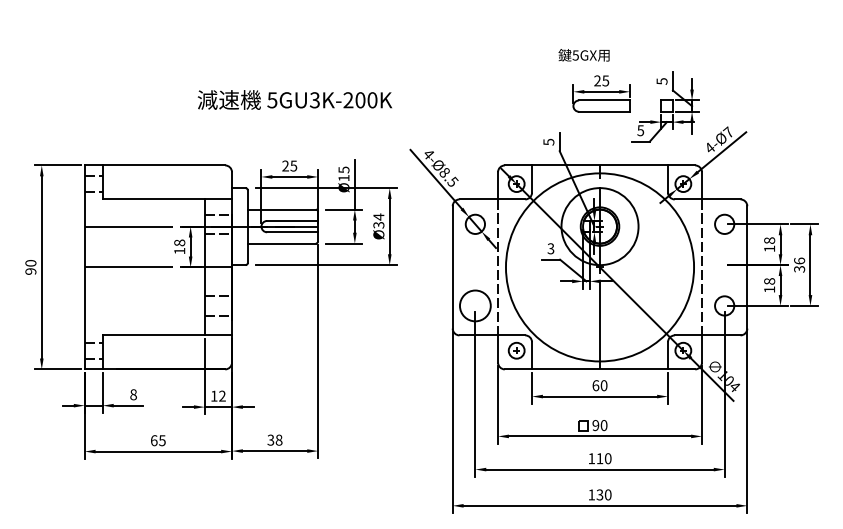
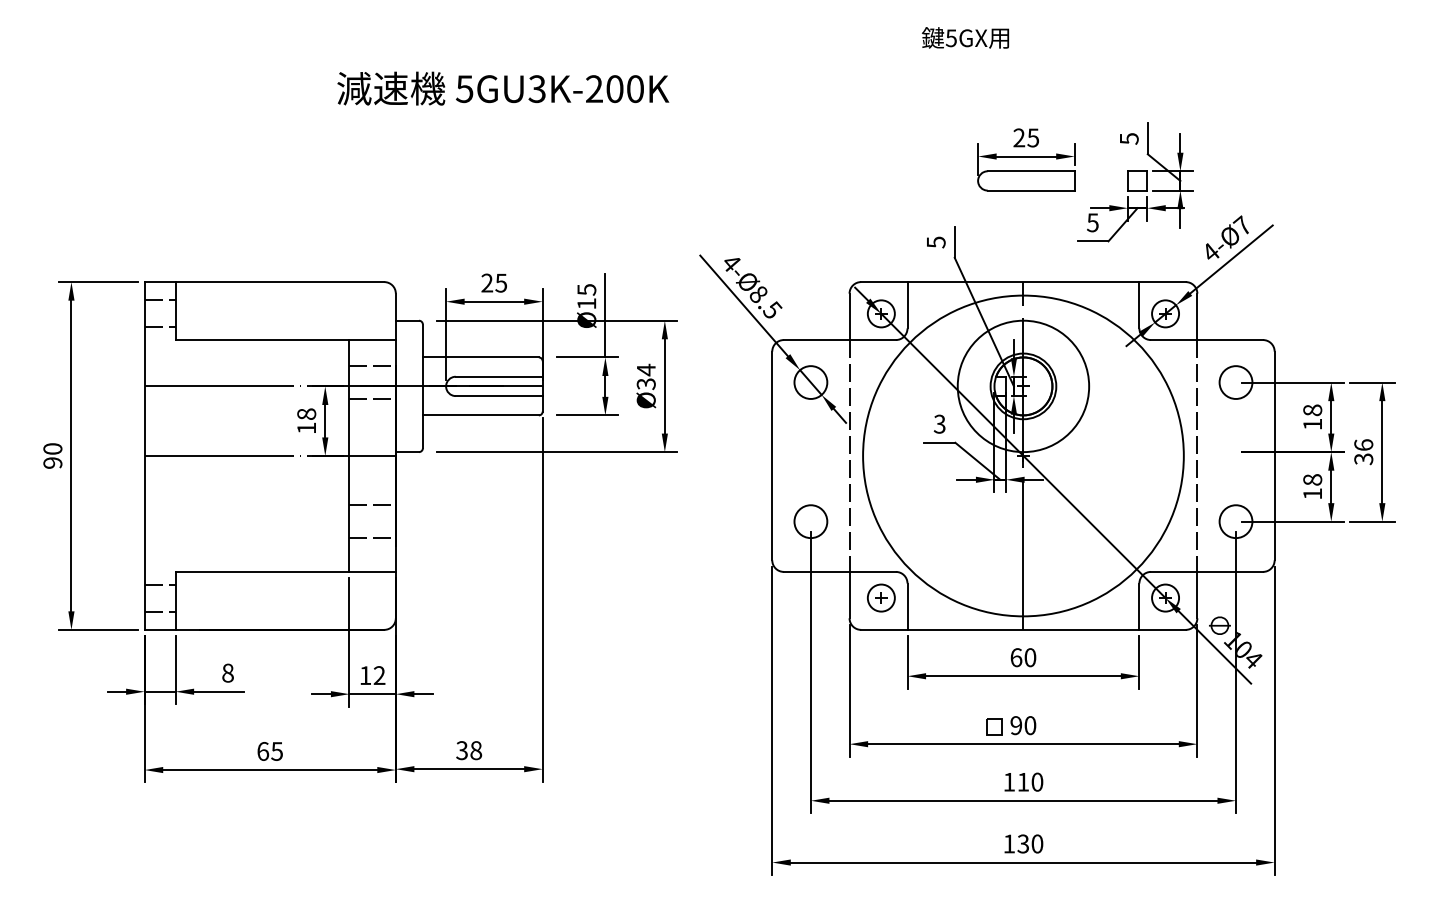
text: (583, 55) -> (964, 38), moved
text: (294, 99) -> (502, 87), moved
circle: (475, 305) -> (811, 520), size x0.62

